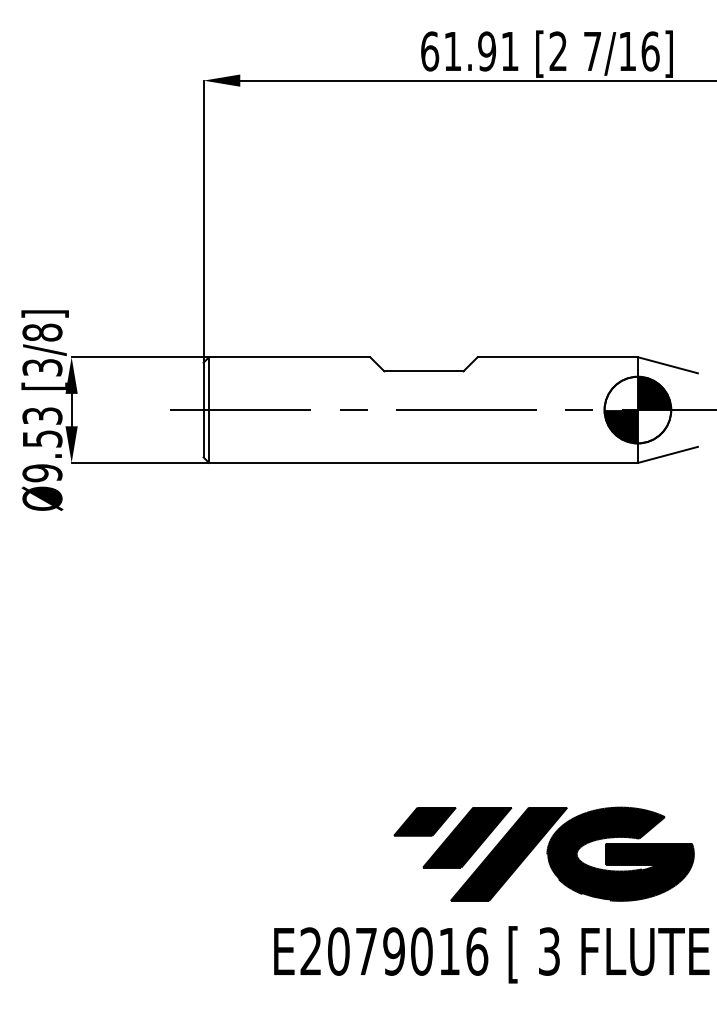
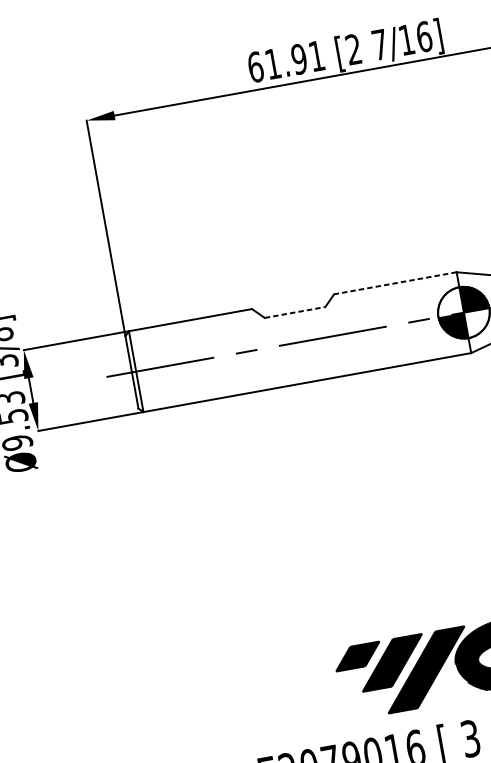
line: (557, 357) -> (395, 283), solid -> dashed
line: (423, 371) -> (294, 312), solid -> dashed

